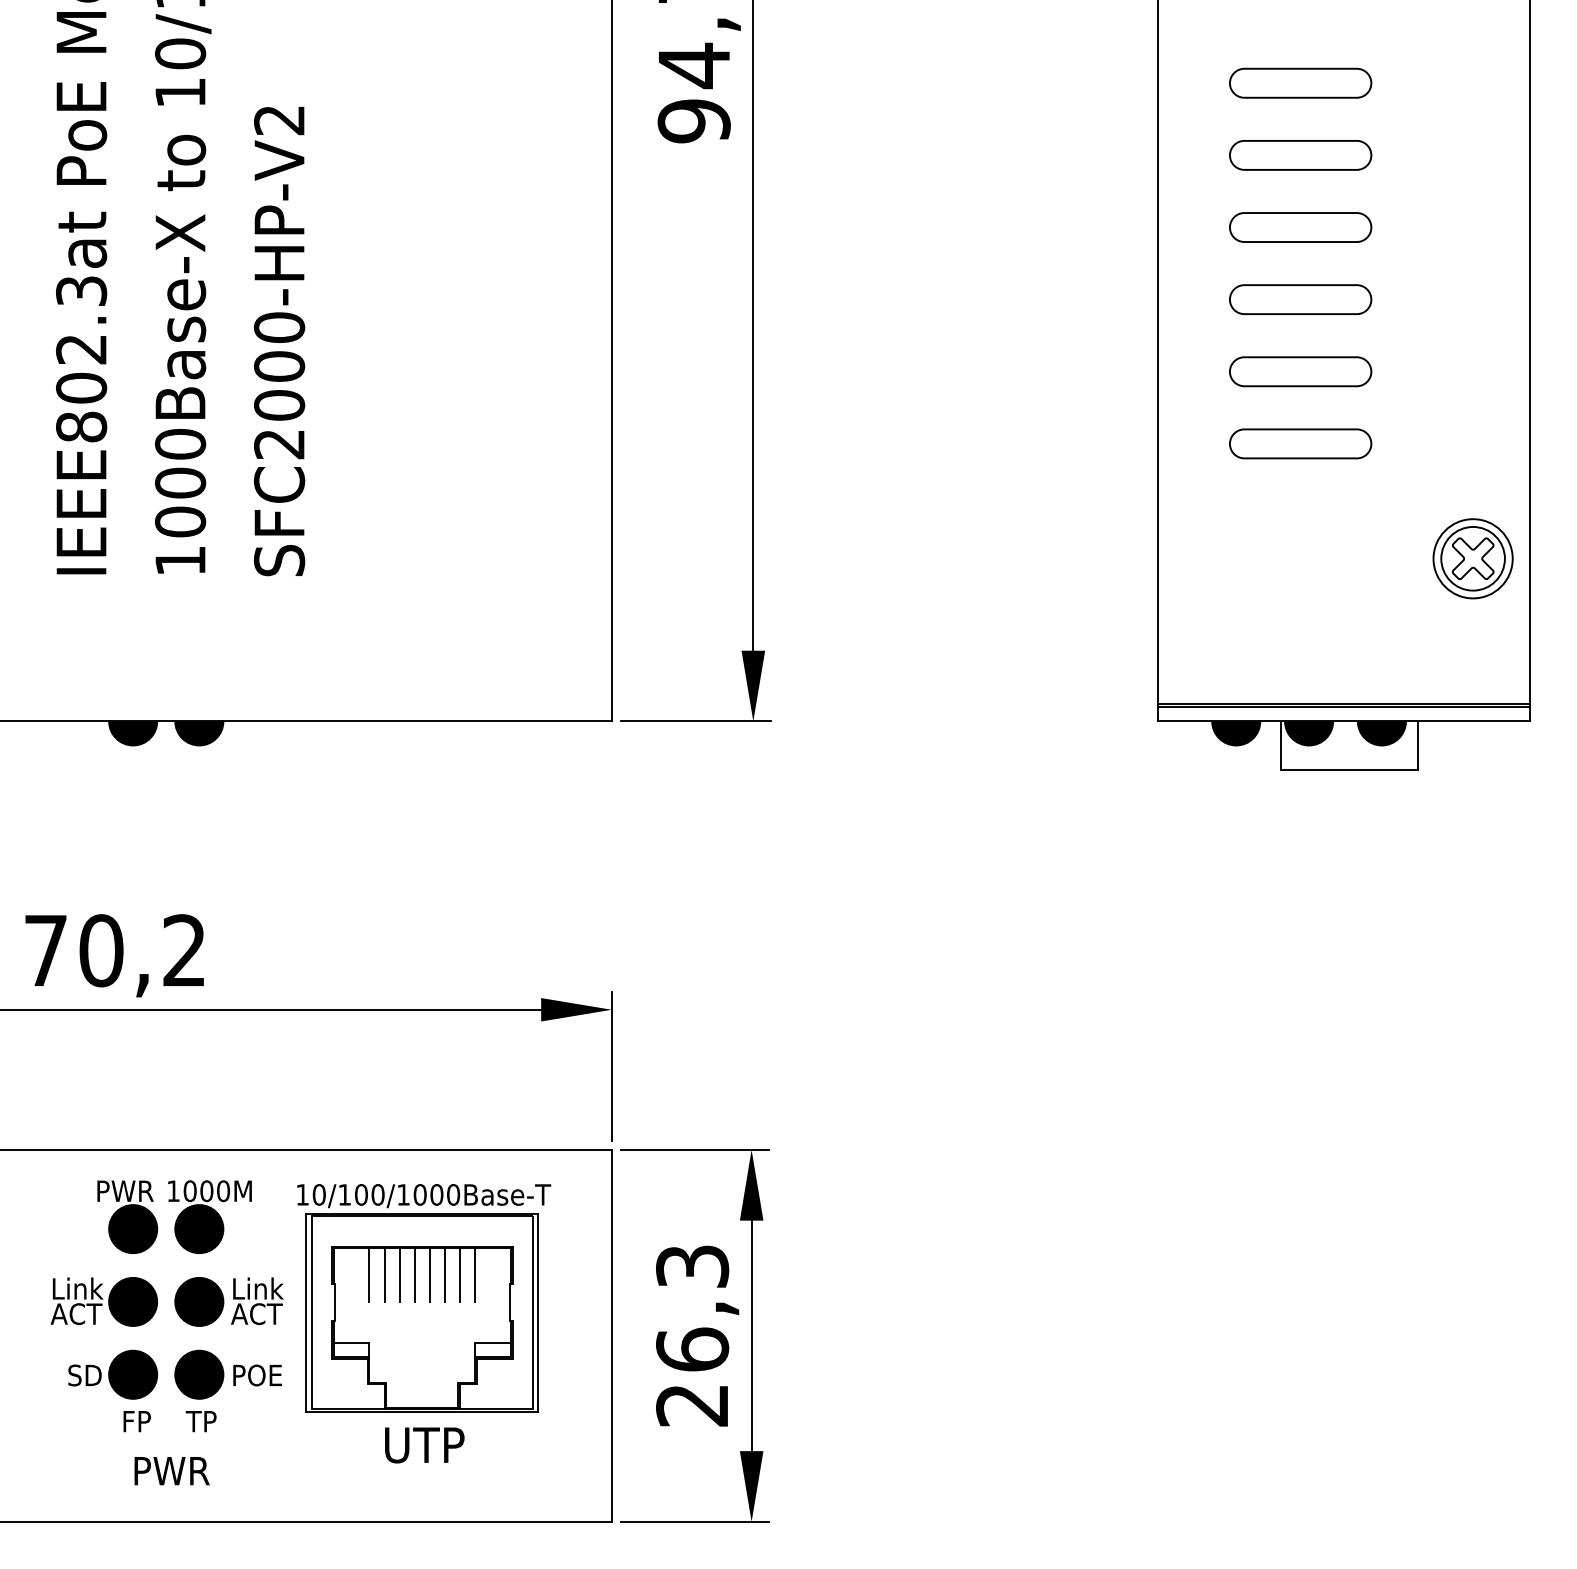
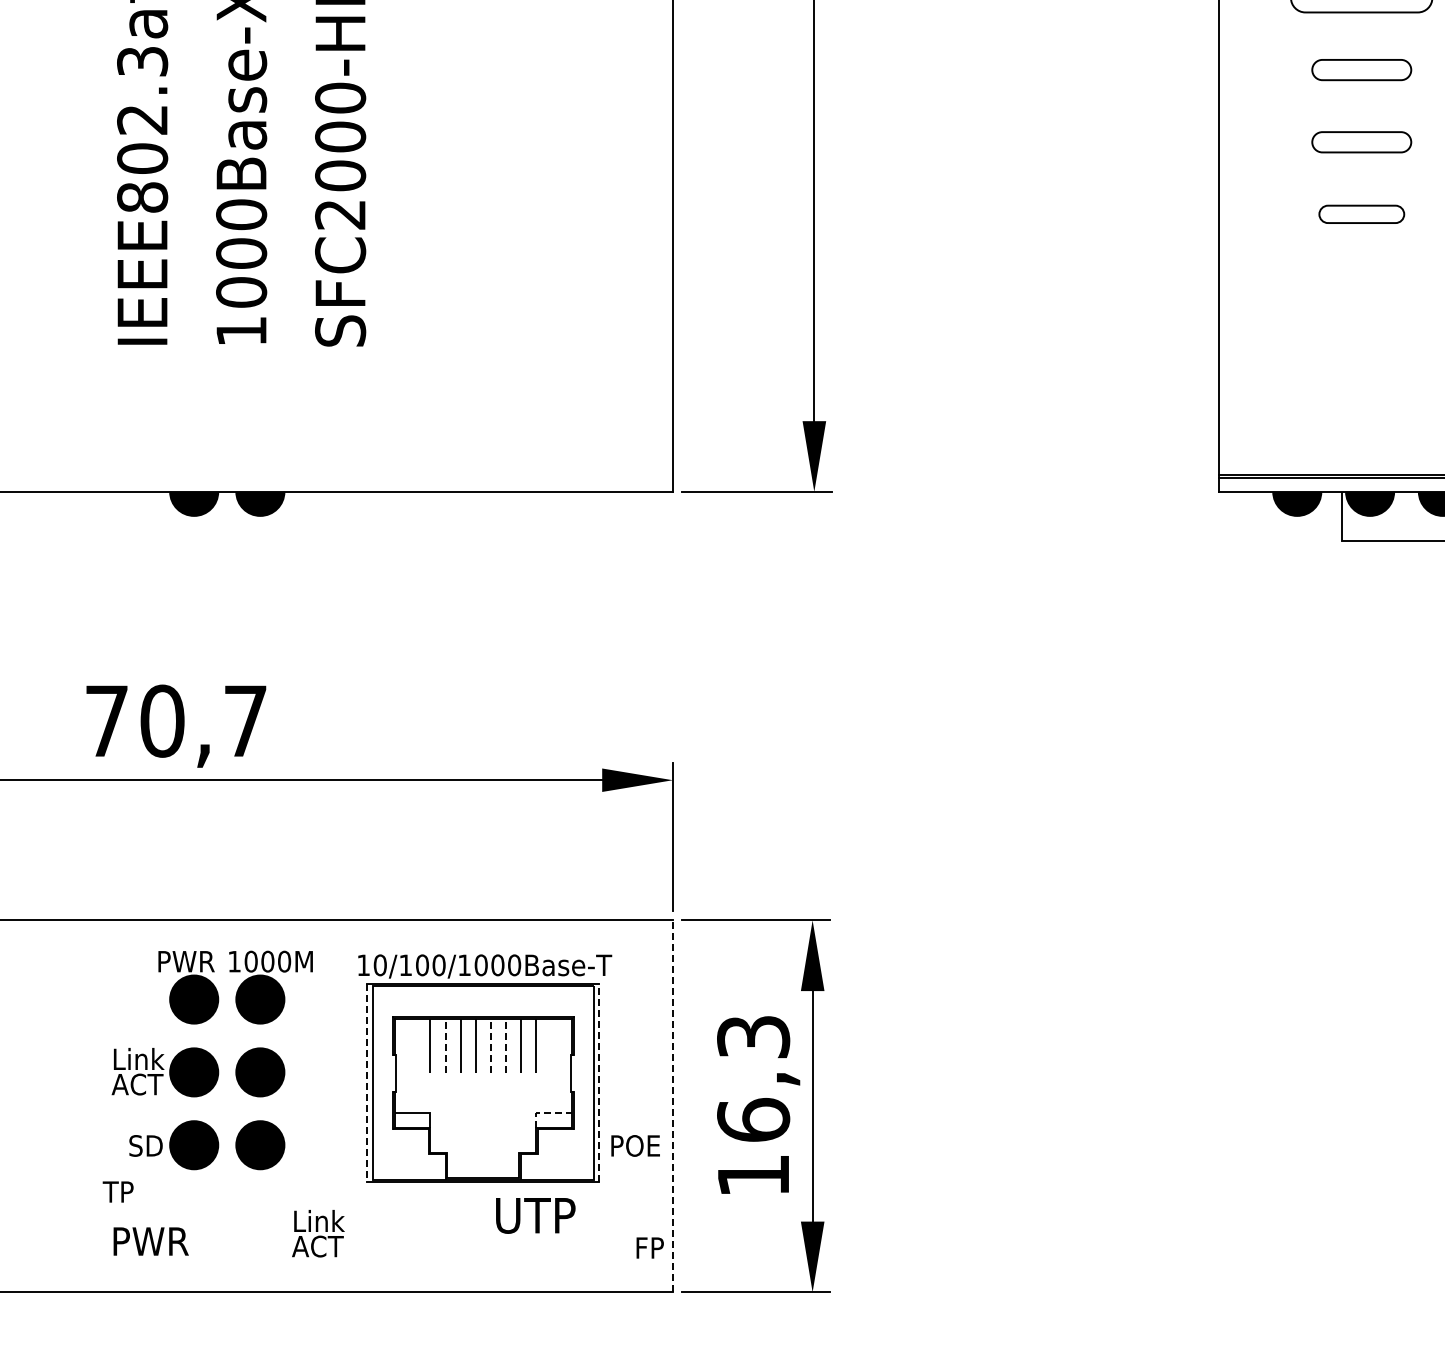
part: (1300, 299) -> (1361, 69), size x0.7
part: (1300, 371) -> (1361, 141), size x0.7
part: (1300, 443) -> (1361, 213), size x0.6
text: (184, 950) -> (245, 720), 70,2 -> 70,7
line: (384, 1274) -> (445, 1044), solid -> dashed
line: (430, 1274) -> (491, 1044), solid -> dashed
line: (445, 1274) -> (506, 1044), solid -> dashed
text: (257, 1300) -> (318, 1232), moved
line: (306, 1312) -> (367, 1082), solid -> dashed
line: (538, 1312) -> (599, 1082), solid -> dashed
line: (611, 1335) -> (672, 1105), solid -> dashed
line: (485, 1342) -> (546, 1112), solid -> dashed
text: (257, 1375) -> (635, 1145), moved
text: (691, 1405) -> (752, 1175), 26,3 -> 16,3
text: (136, 1421) -> (649, 1247), moved
text: (200, 1421) -> (117, 1191), moved
text: (424, 1445) -> (535, 1215), moved
text: (171, 1471) -> (150, 1241), moved

